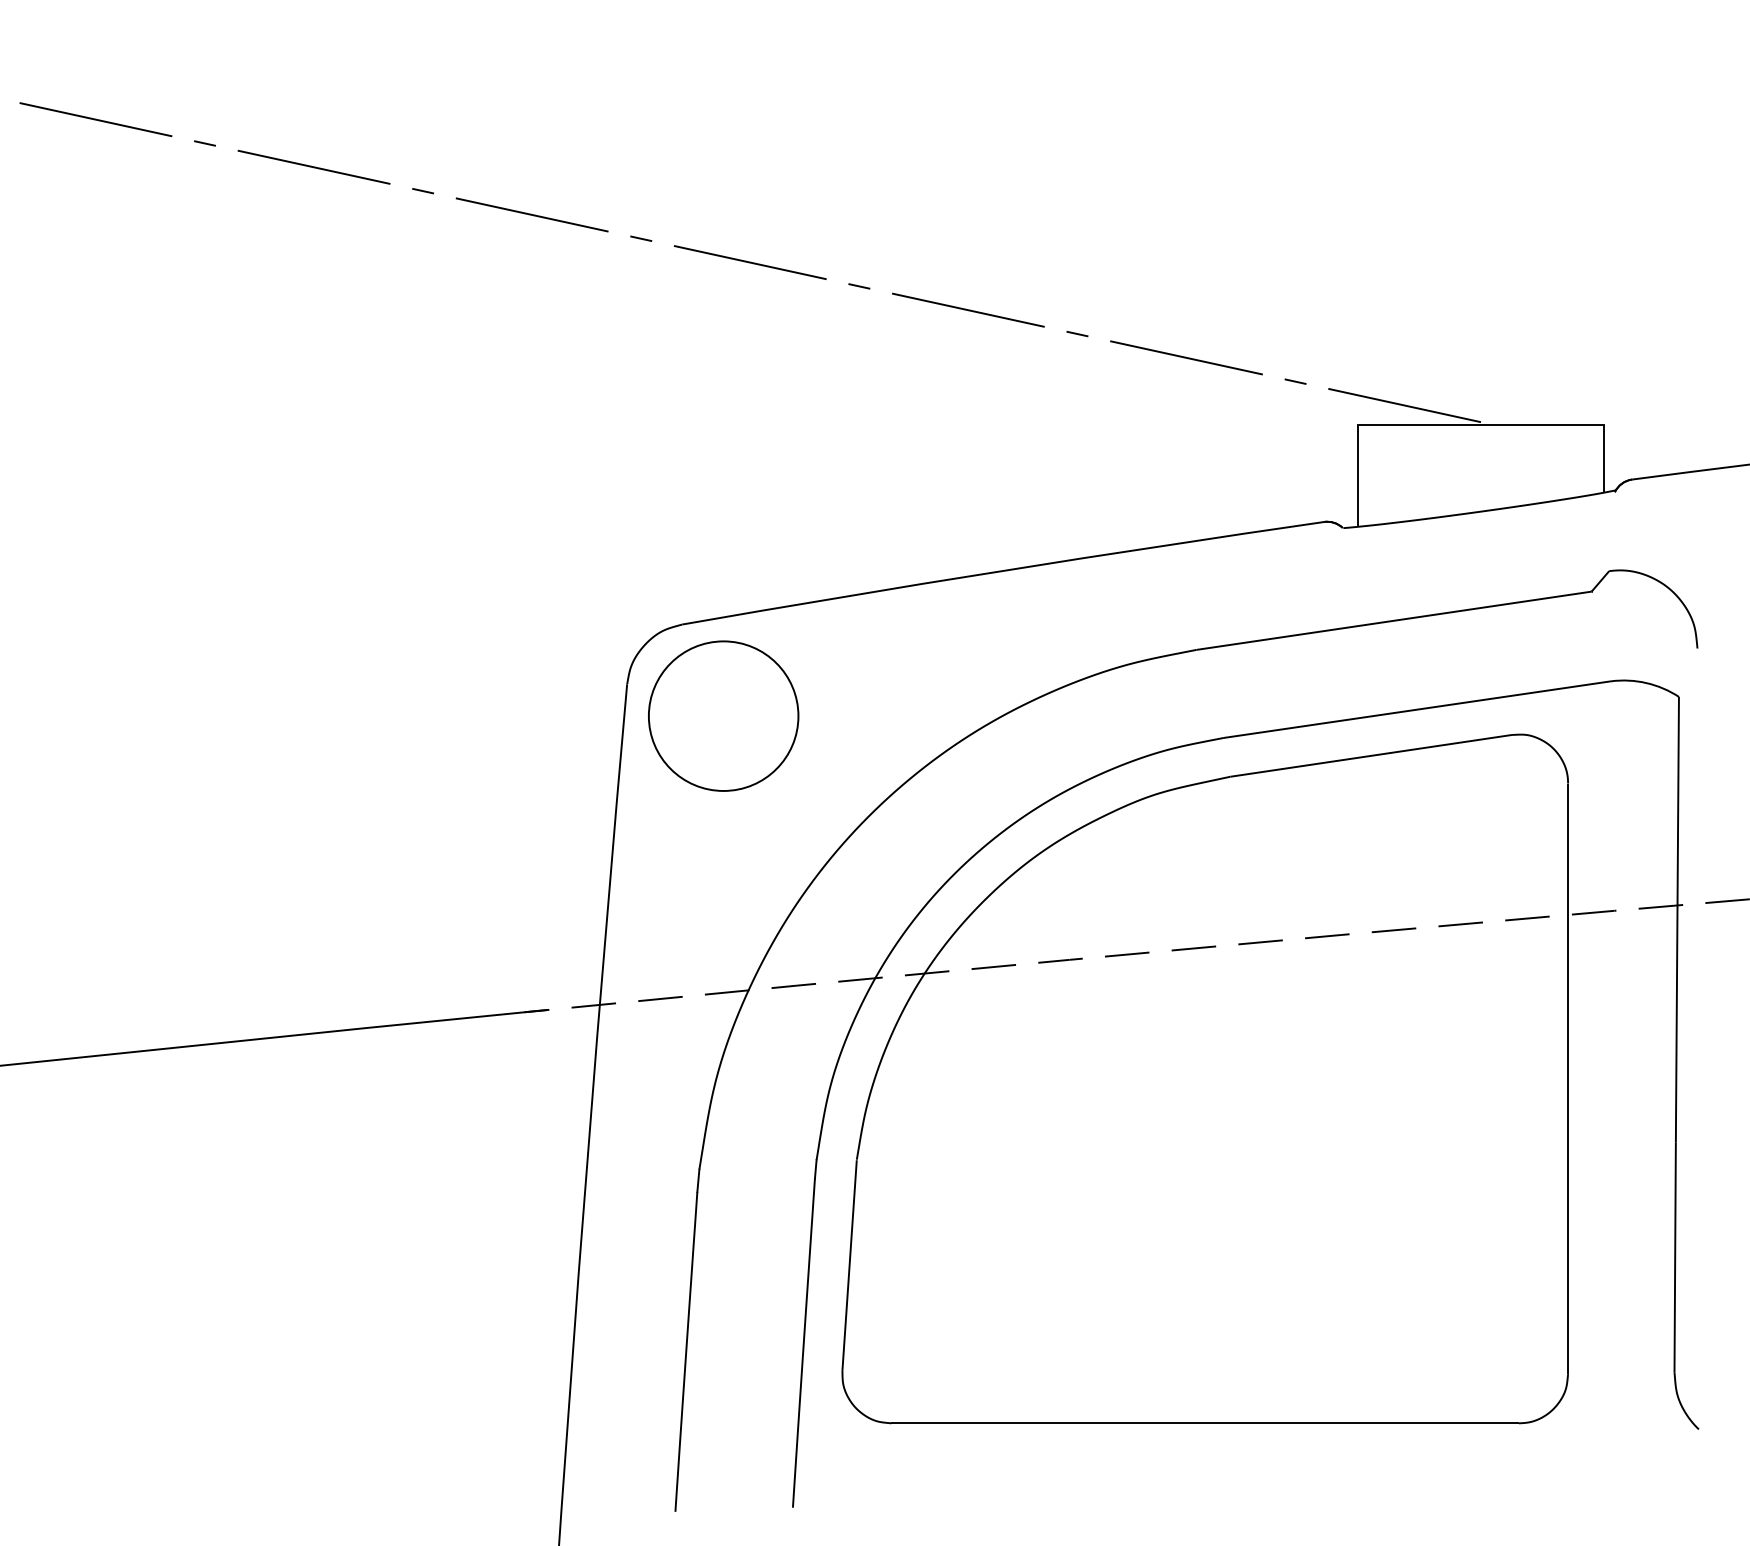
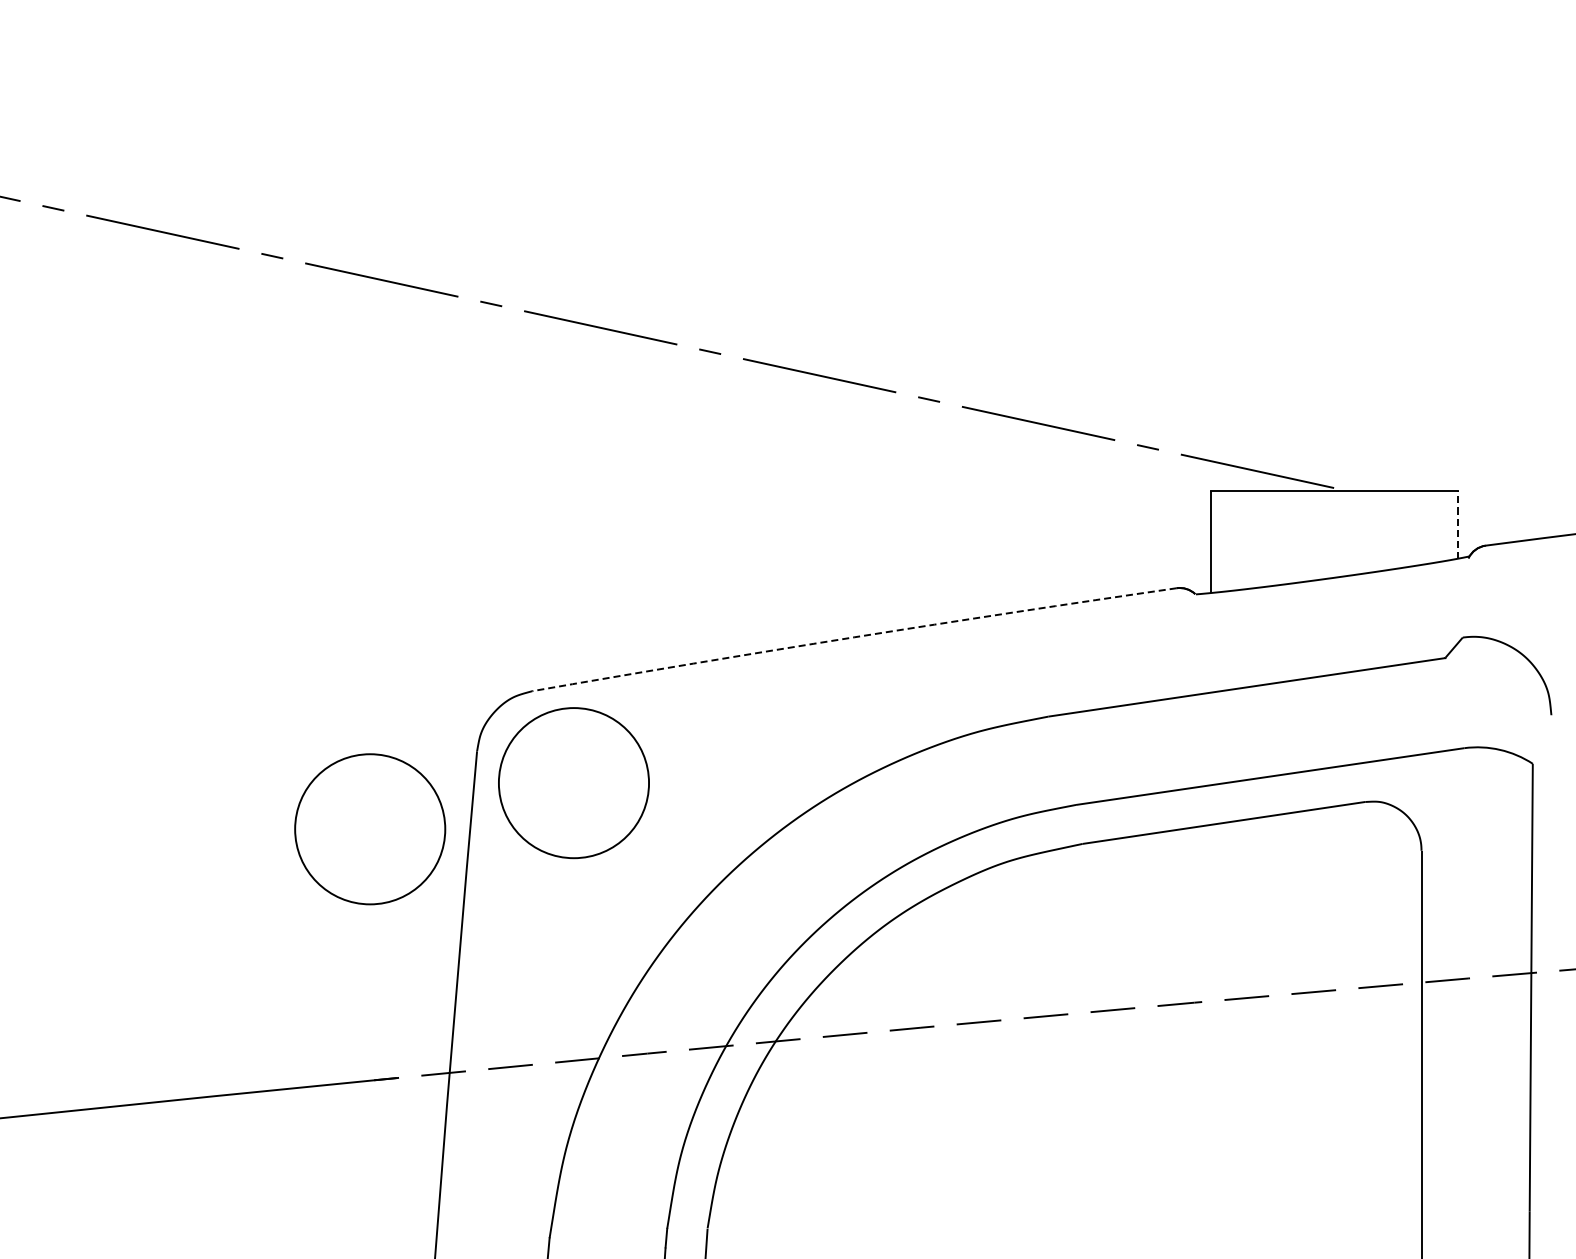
line: (1603, 458) -> (1457, 524), solid -> dashed
arc: (1002, 570) -> (853, 636), solid -> dashed
circle: (520, 761) -> (370, 828), added

